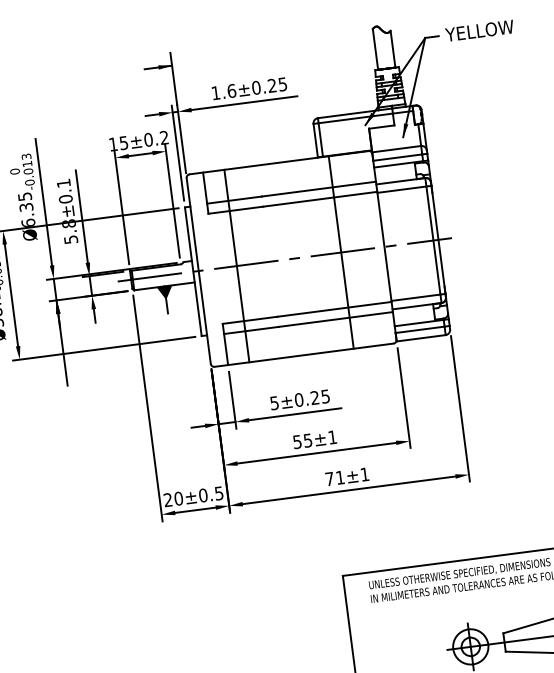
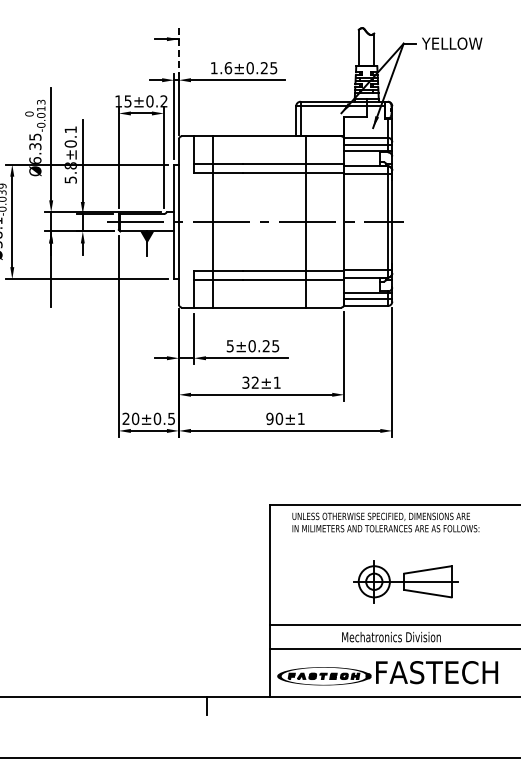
line: (173, 79) -> (178, 51), solid -> dashed
text: (302, 441) -> (250, 382), 55±1 -> 32±1
text: (334, 477) -> (274, 418), 71±1 -> 90±1

